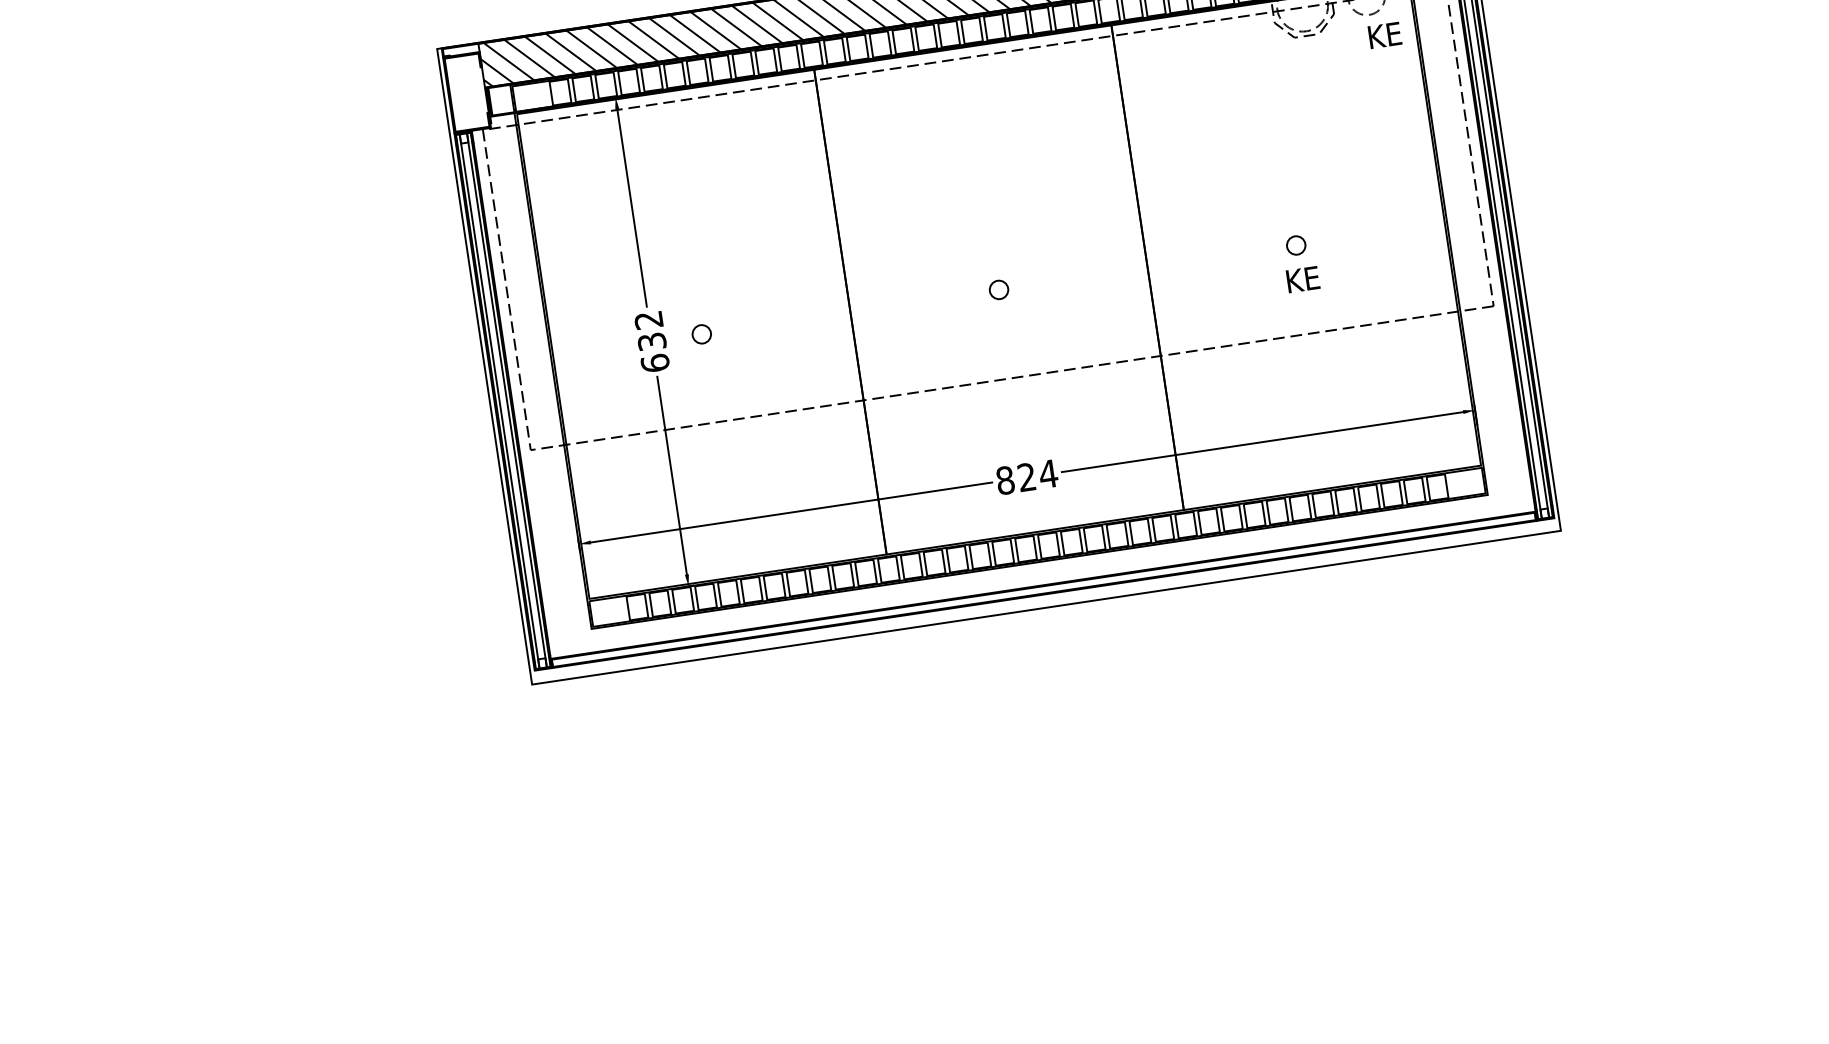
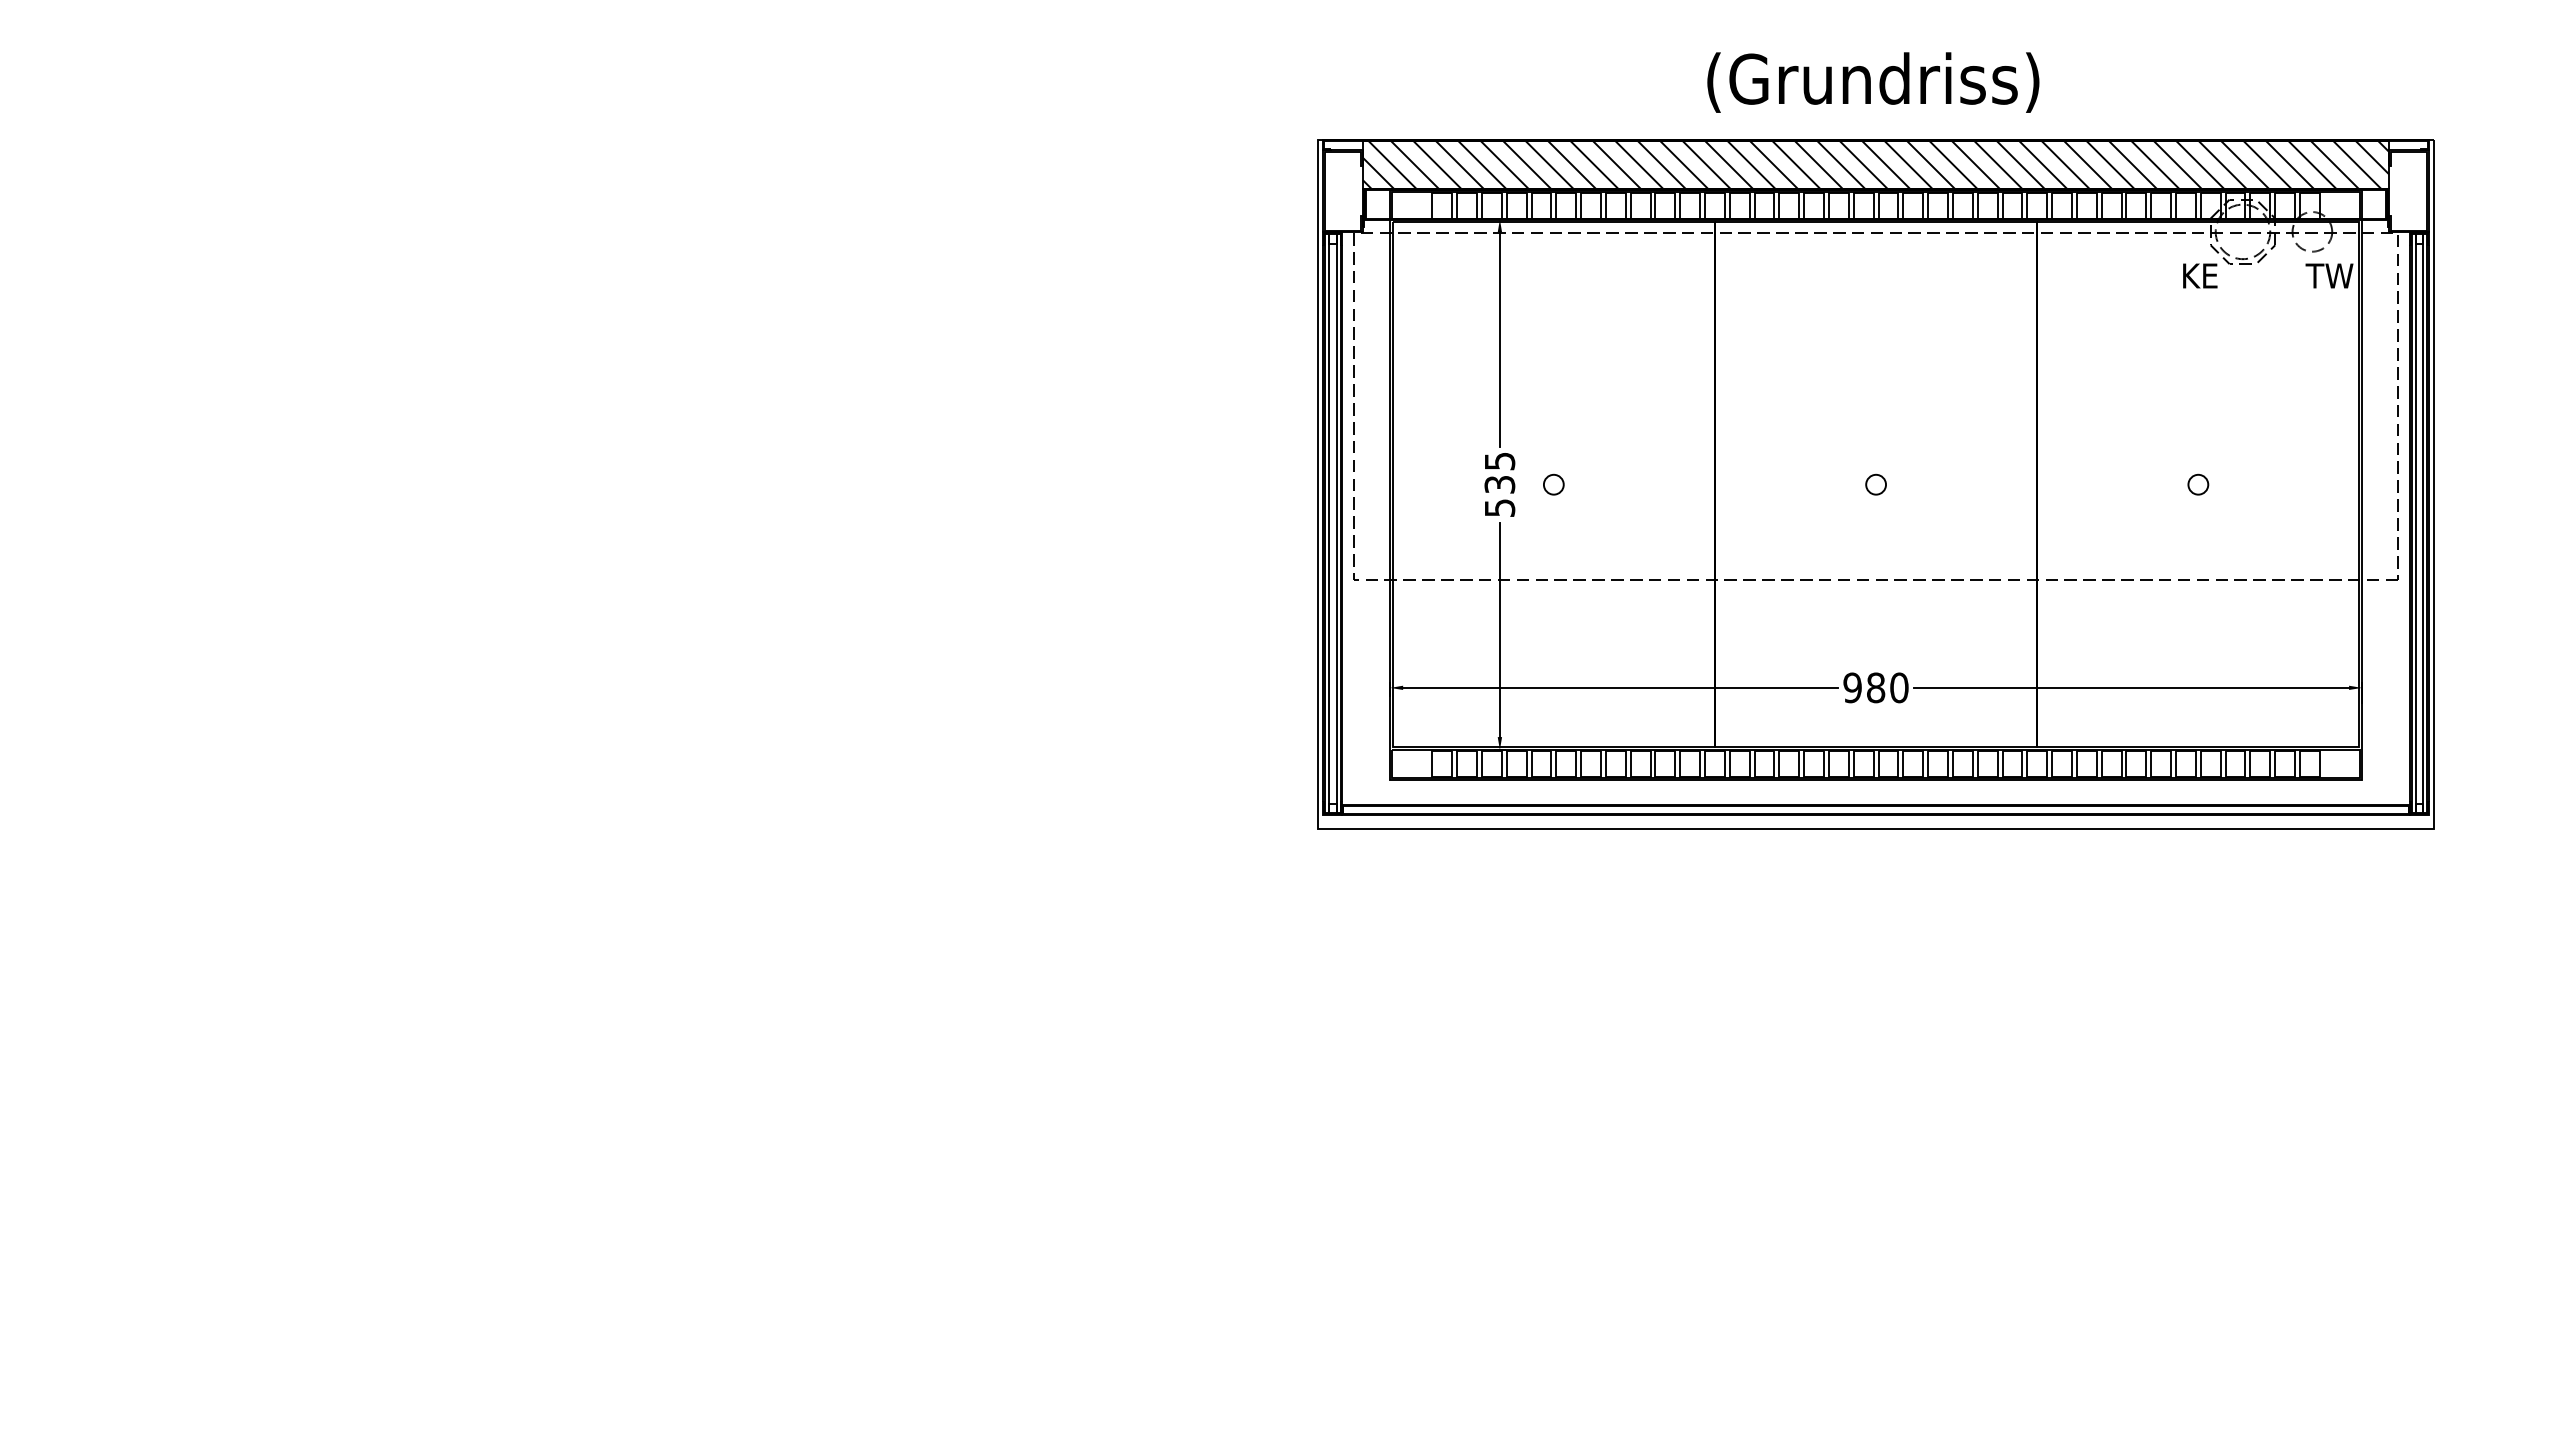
text: (1388, 34) -> (2329, 275), KE -> TW
text: (1303, 279) -> (2200, 275), moved
text: (651, 342) -> (1499, 485), 632 -> 535
text: (1026, 477) -> (1875, 687), 824 -> 980

